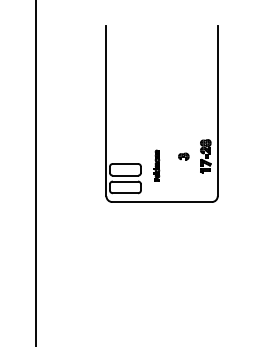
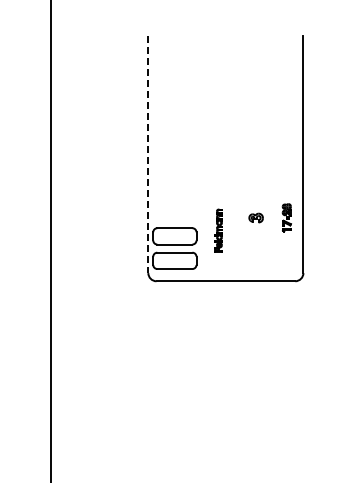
line: (106, 111) -> (148, 155), solid -> dashed
part: (205, 156) -> (286, 217), size x0.6

